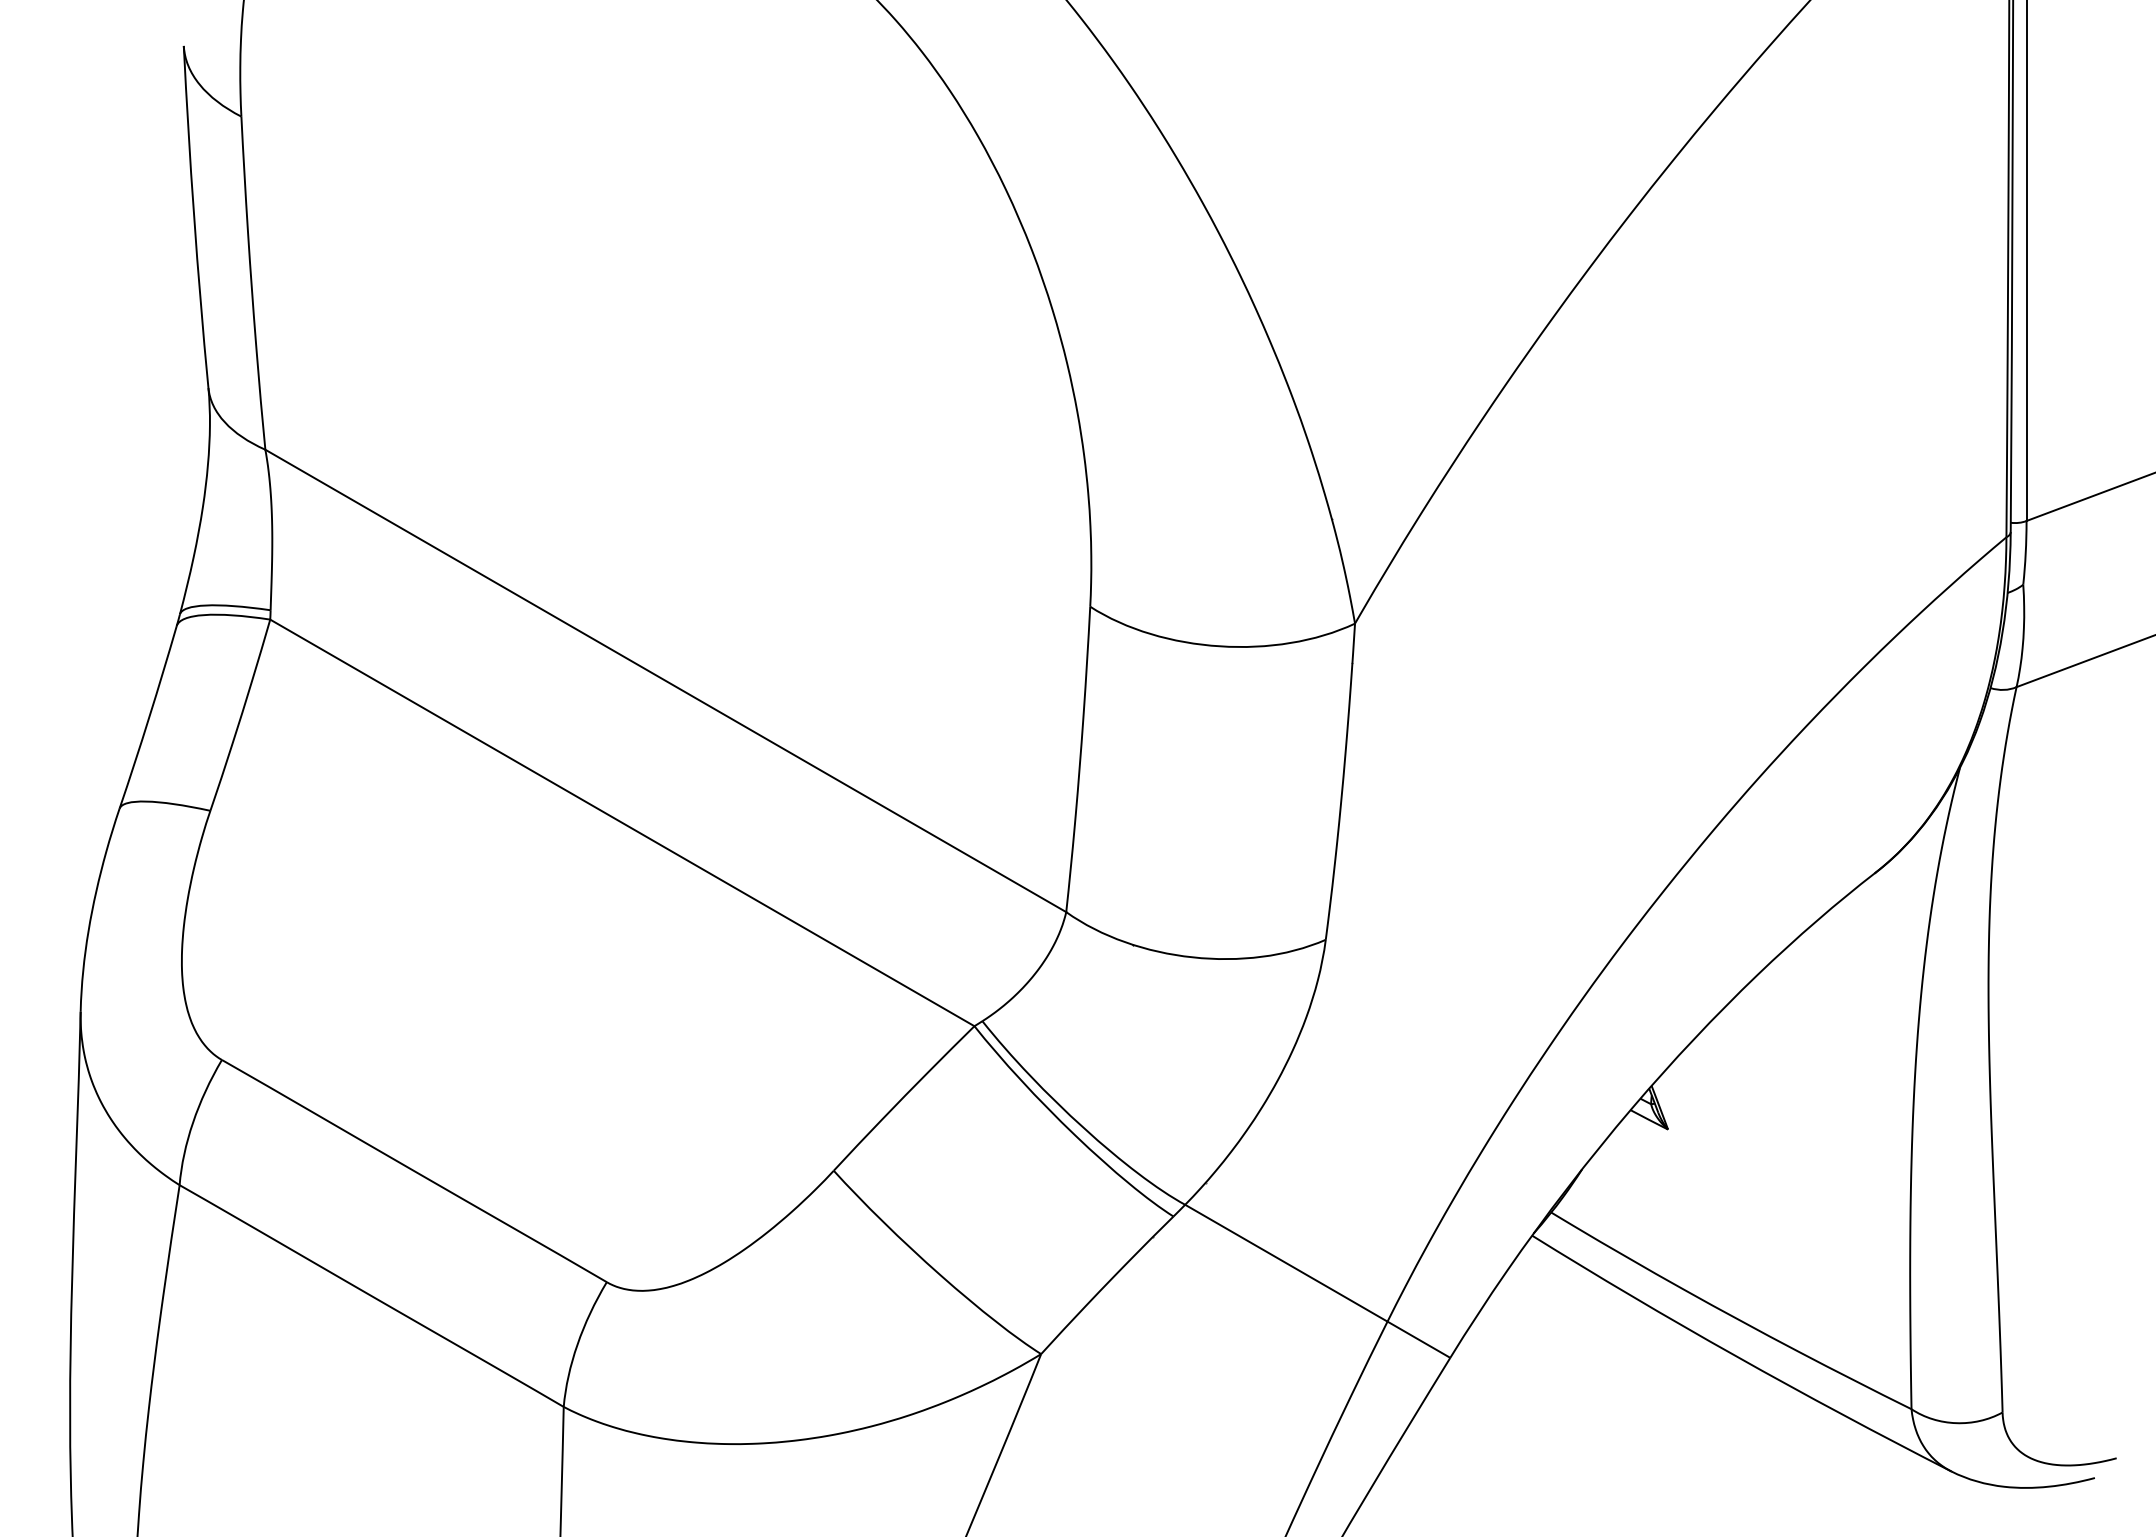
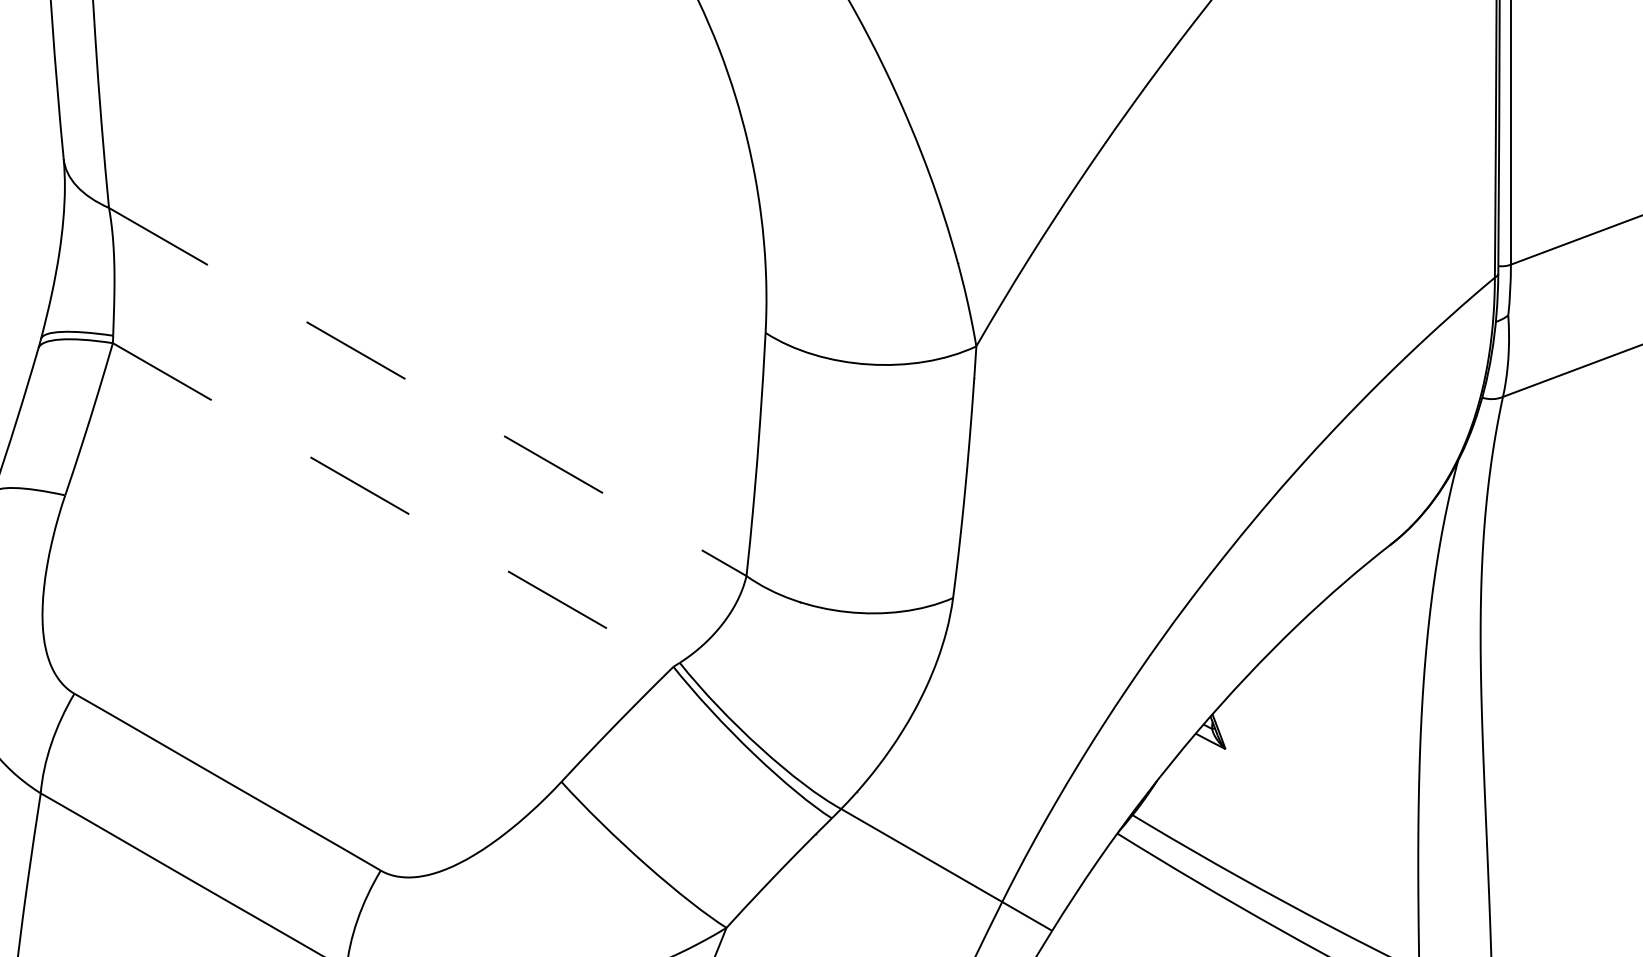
line: (666, 681) -> (428, 392), solid -> dashed
line: (622, 822) -> (393, 504), solid -> dashed

